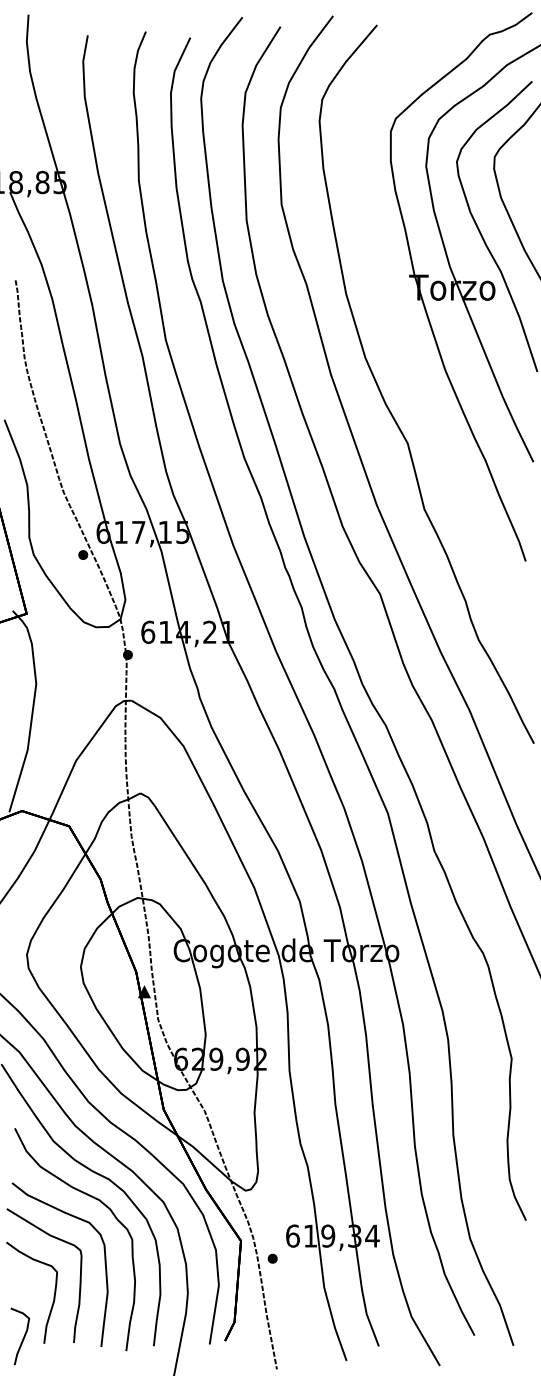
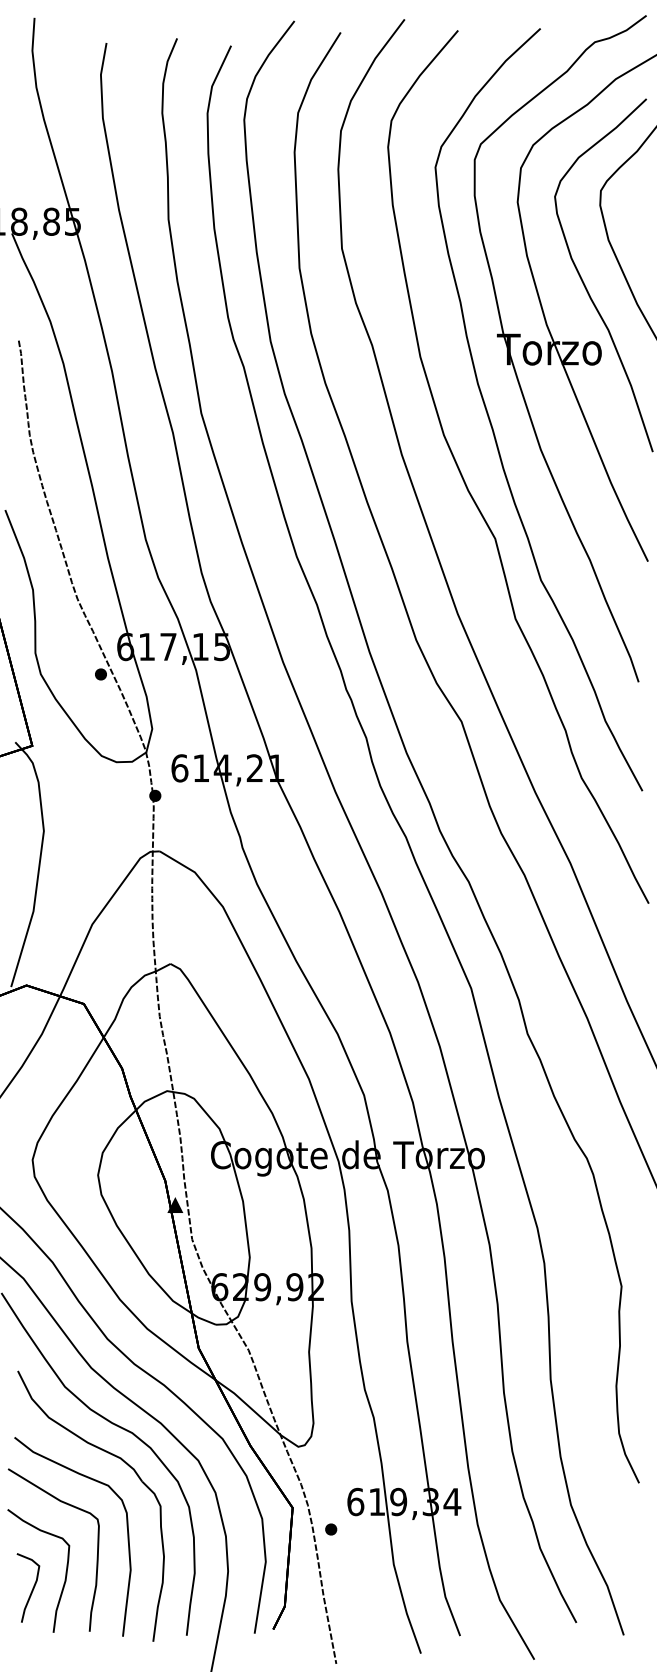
curve: (405, 350) -> (492, 425), added
curve: (23, 1336) -> (32, 1587), moved

